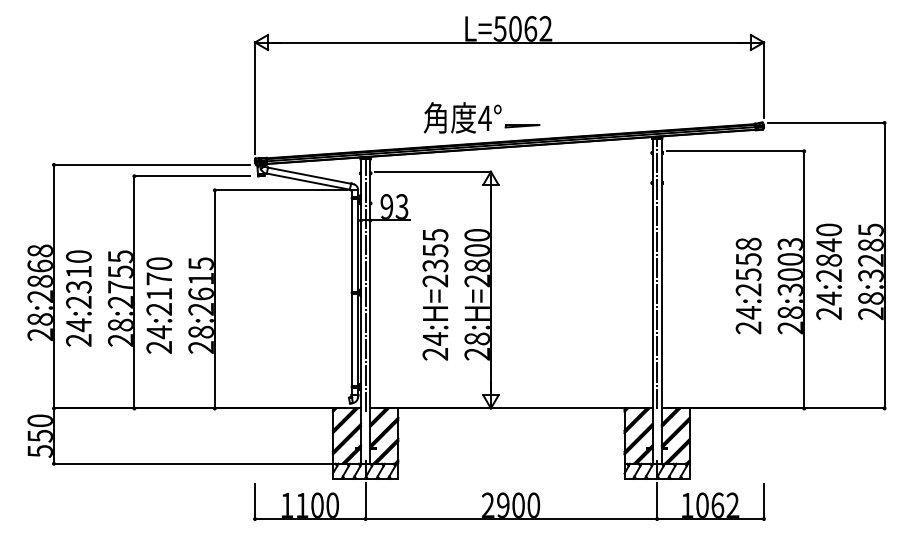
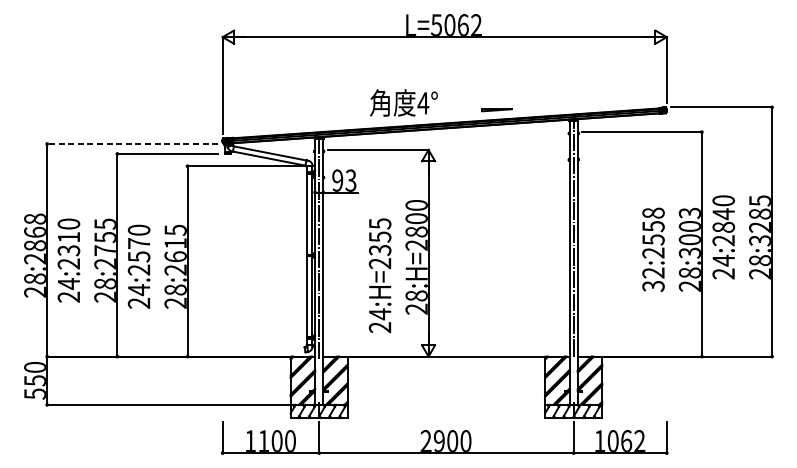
line: (522, 126) -> (497, 110), moved
line: (151, 164) -> (132, 143), solid -> dashed
text: (159, 294) -> (139, 257), 24:2170 -> 24:2570
text: (435, 294) -> (380, 275), moved
text: (748, 320) -> (653, 279), 24:2558 -> 32:2558

